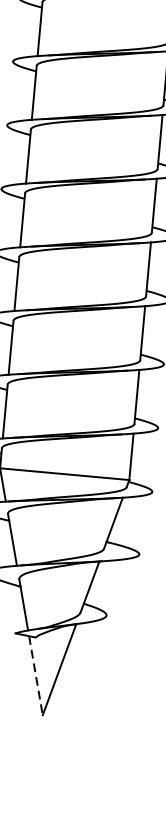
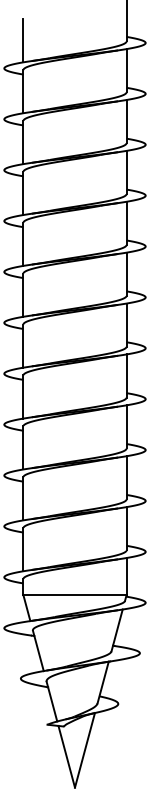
line: (35, 675) -> (66, 756), dashed -> solid

